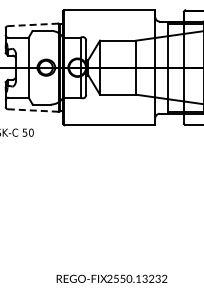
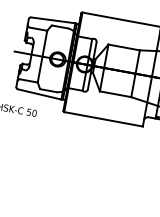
line: (32, 24) -> (52, 19), dashed -> solid
line: (33, 110) -> (39, 94), dashed -> solid

